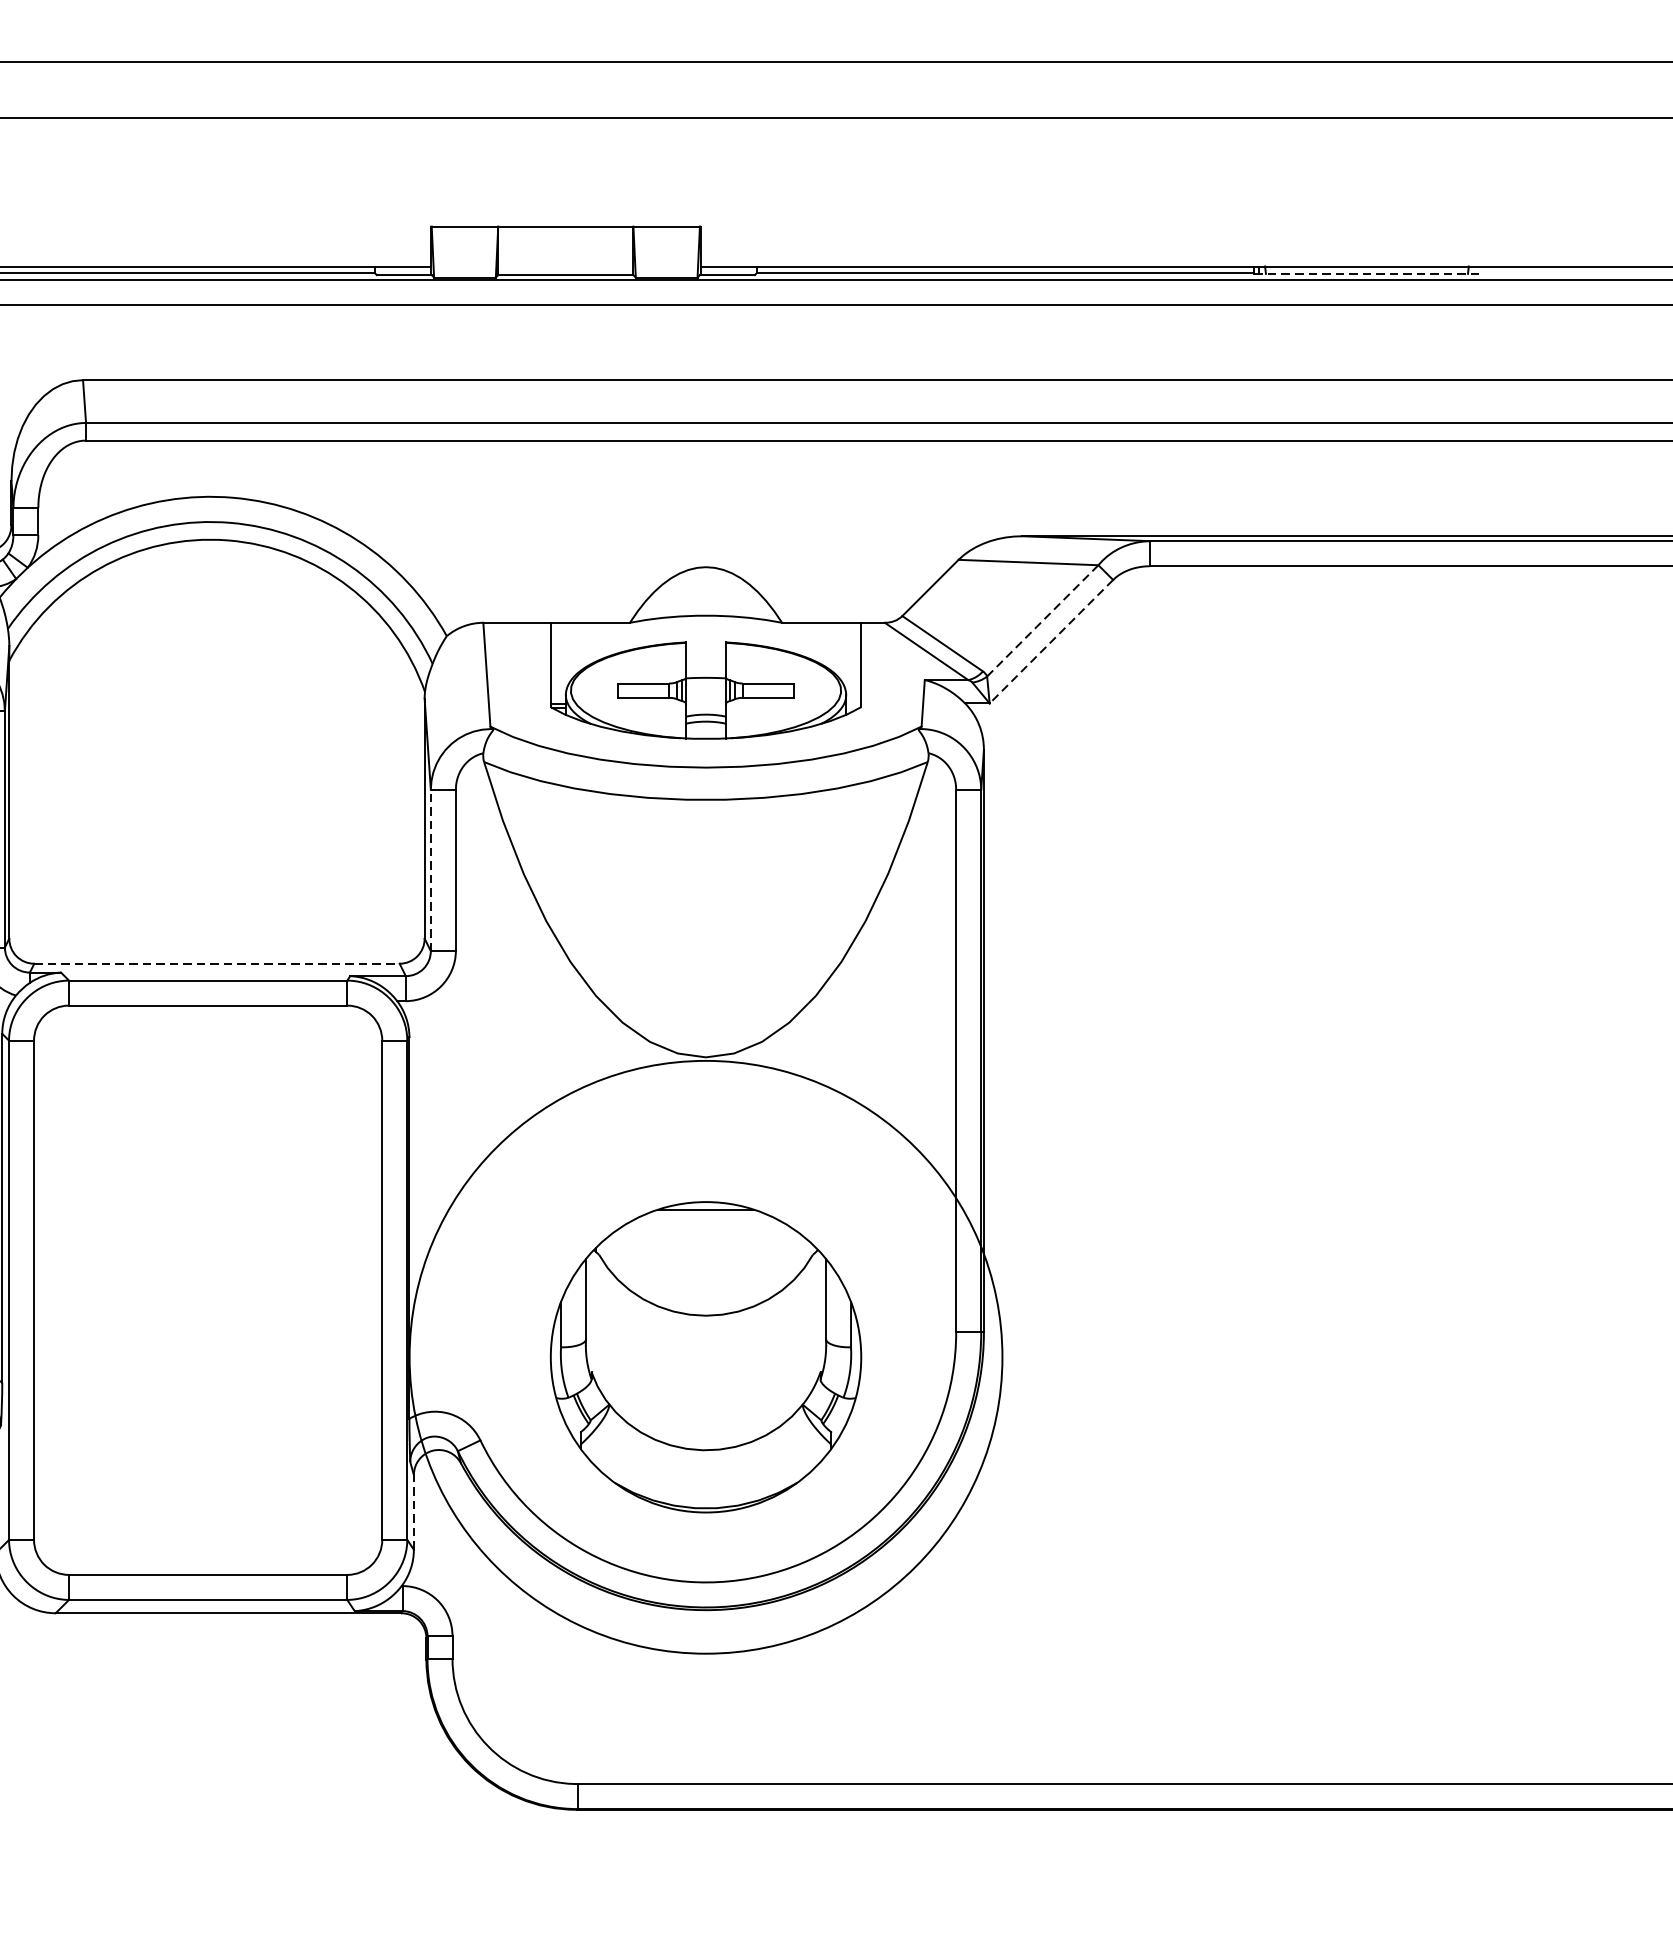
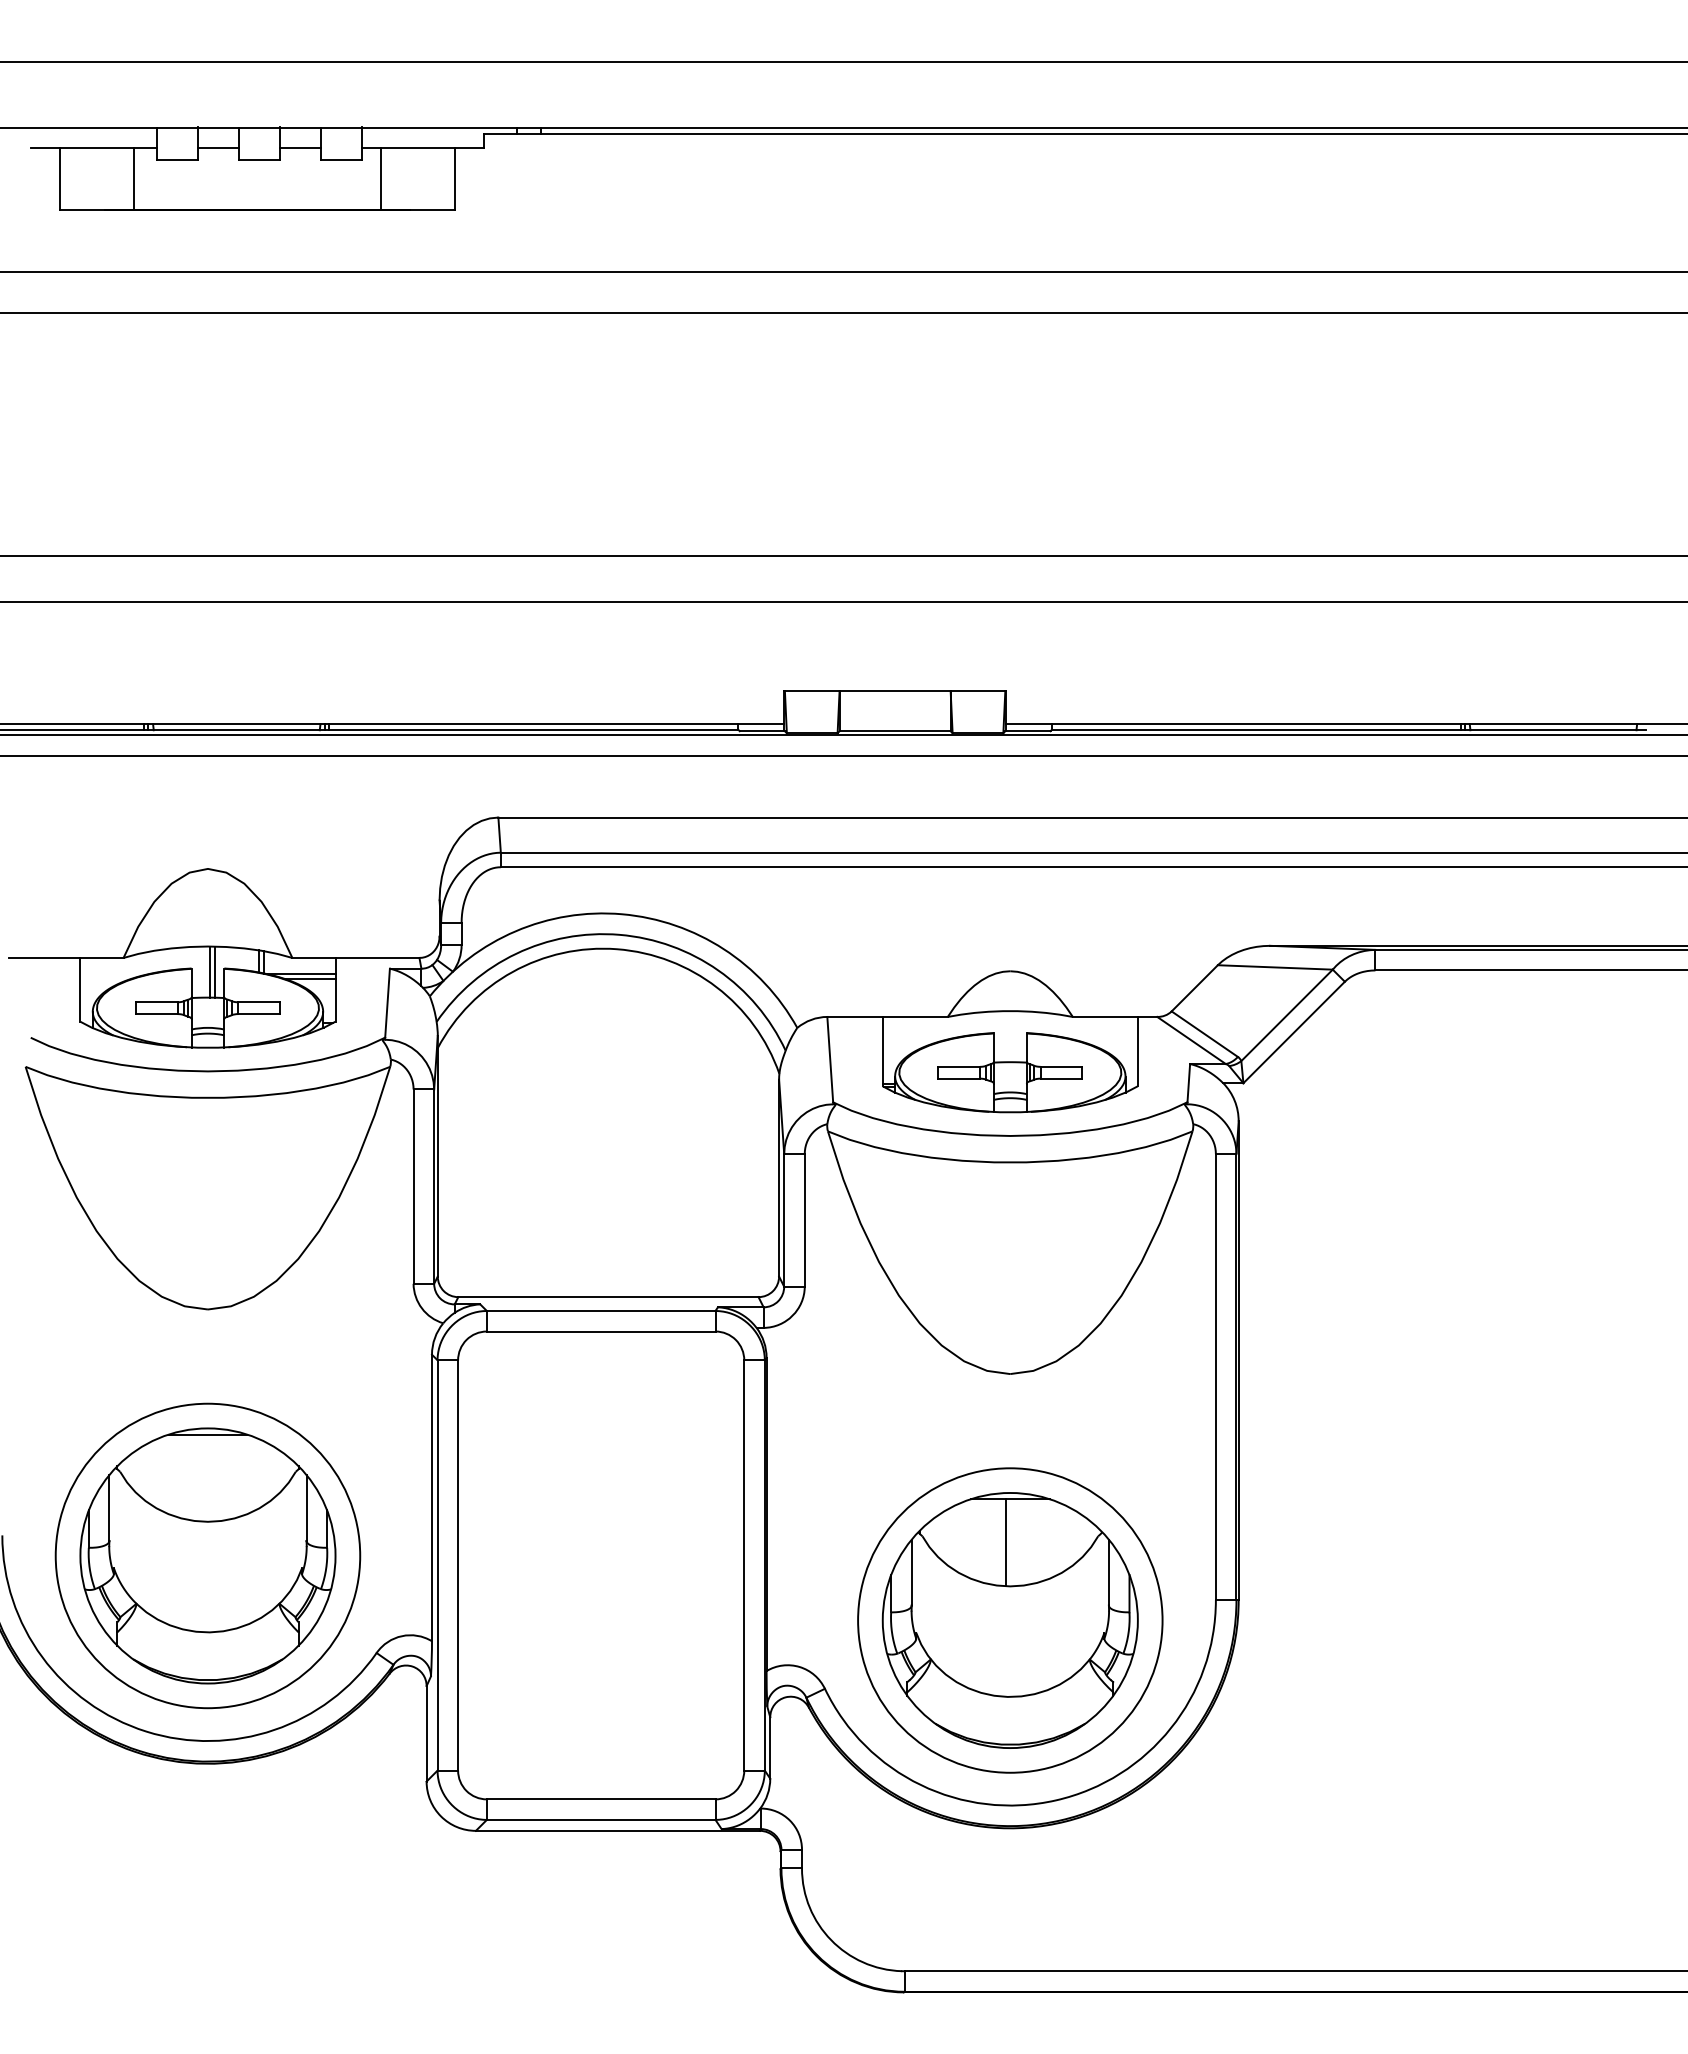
line: (1367, 274) -> (1553, 730), dashed -> solid
line: (1043, 621) -> (1287, 1015), dashed -> solid
line: (1051, 641) -> (1294, 1032), dashed -> solid
line: (431, 869) -> (784, 1219), dashed -> solid
line: (217, 964) -> (608, 1297), dashed -> solid
line: (700, 1262) -> (1005, 1542), added
circle: (706, 1357) -> (1010, 1620), size x0.62
line: (414, 1513) -> (770, 1748), dashed -> solid

